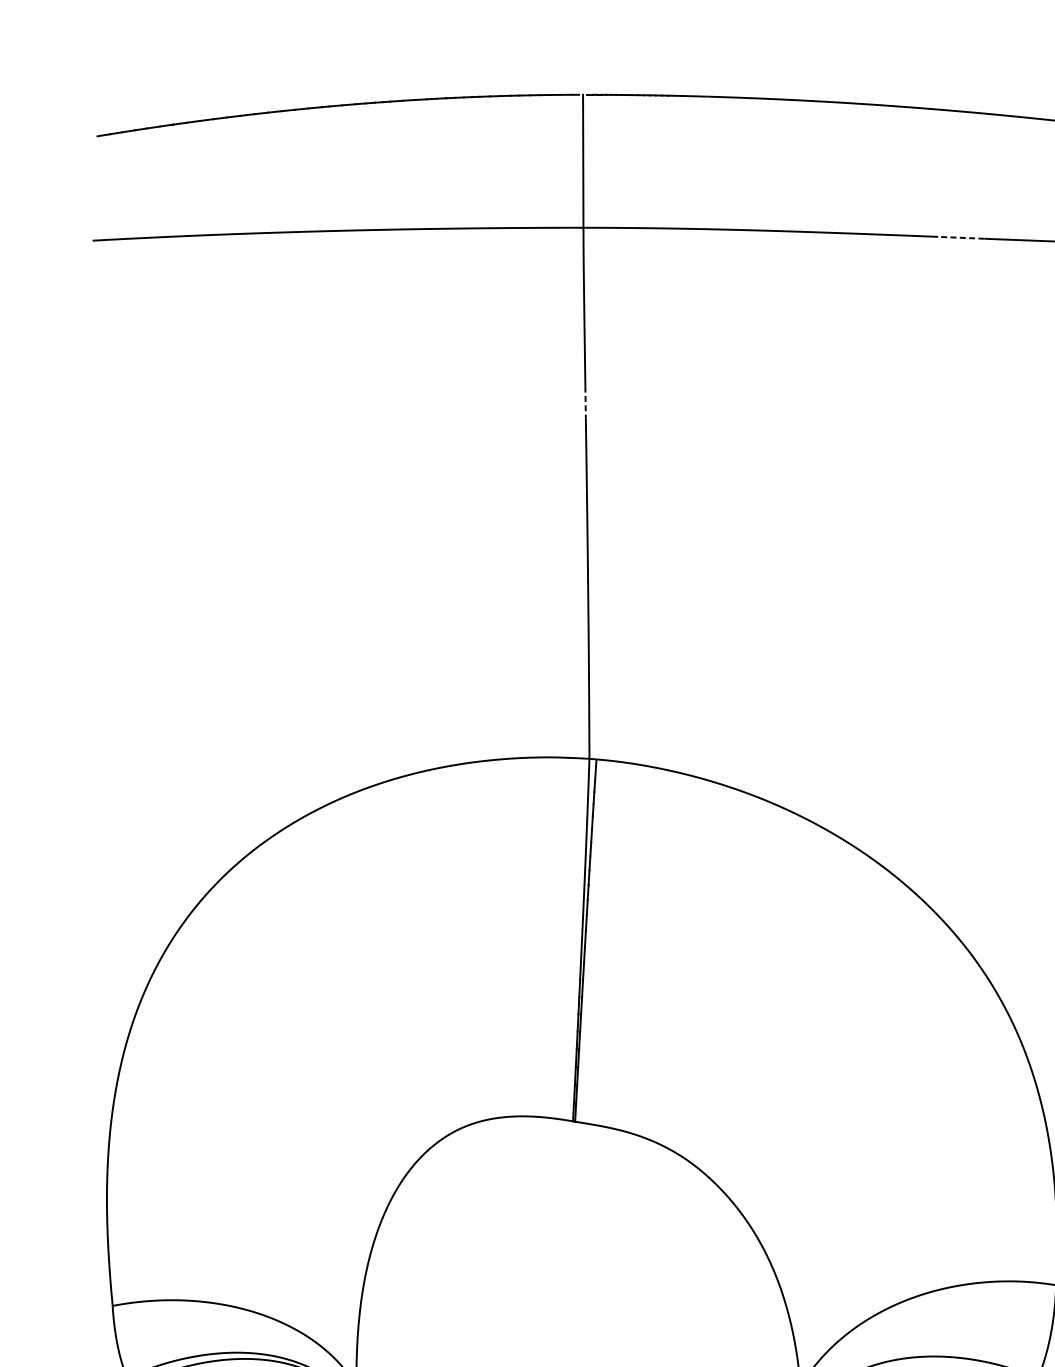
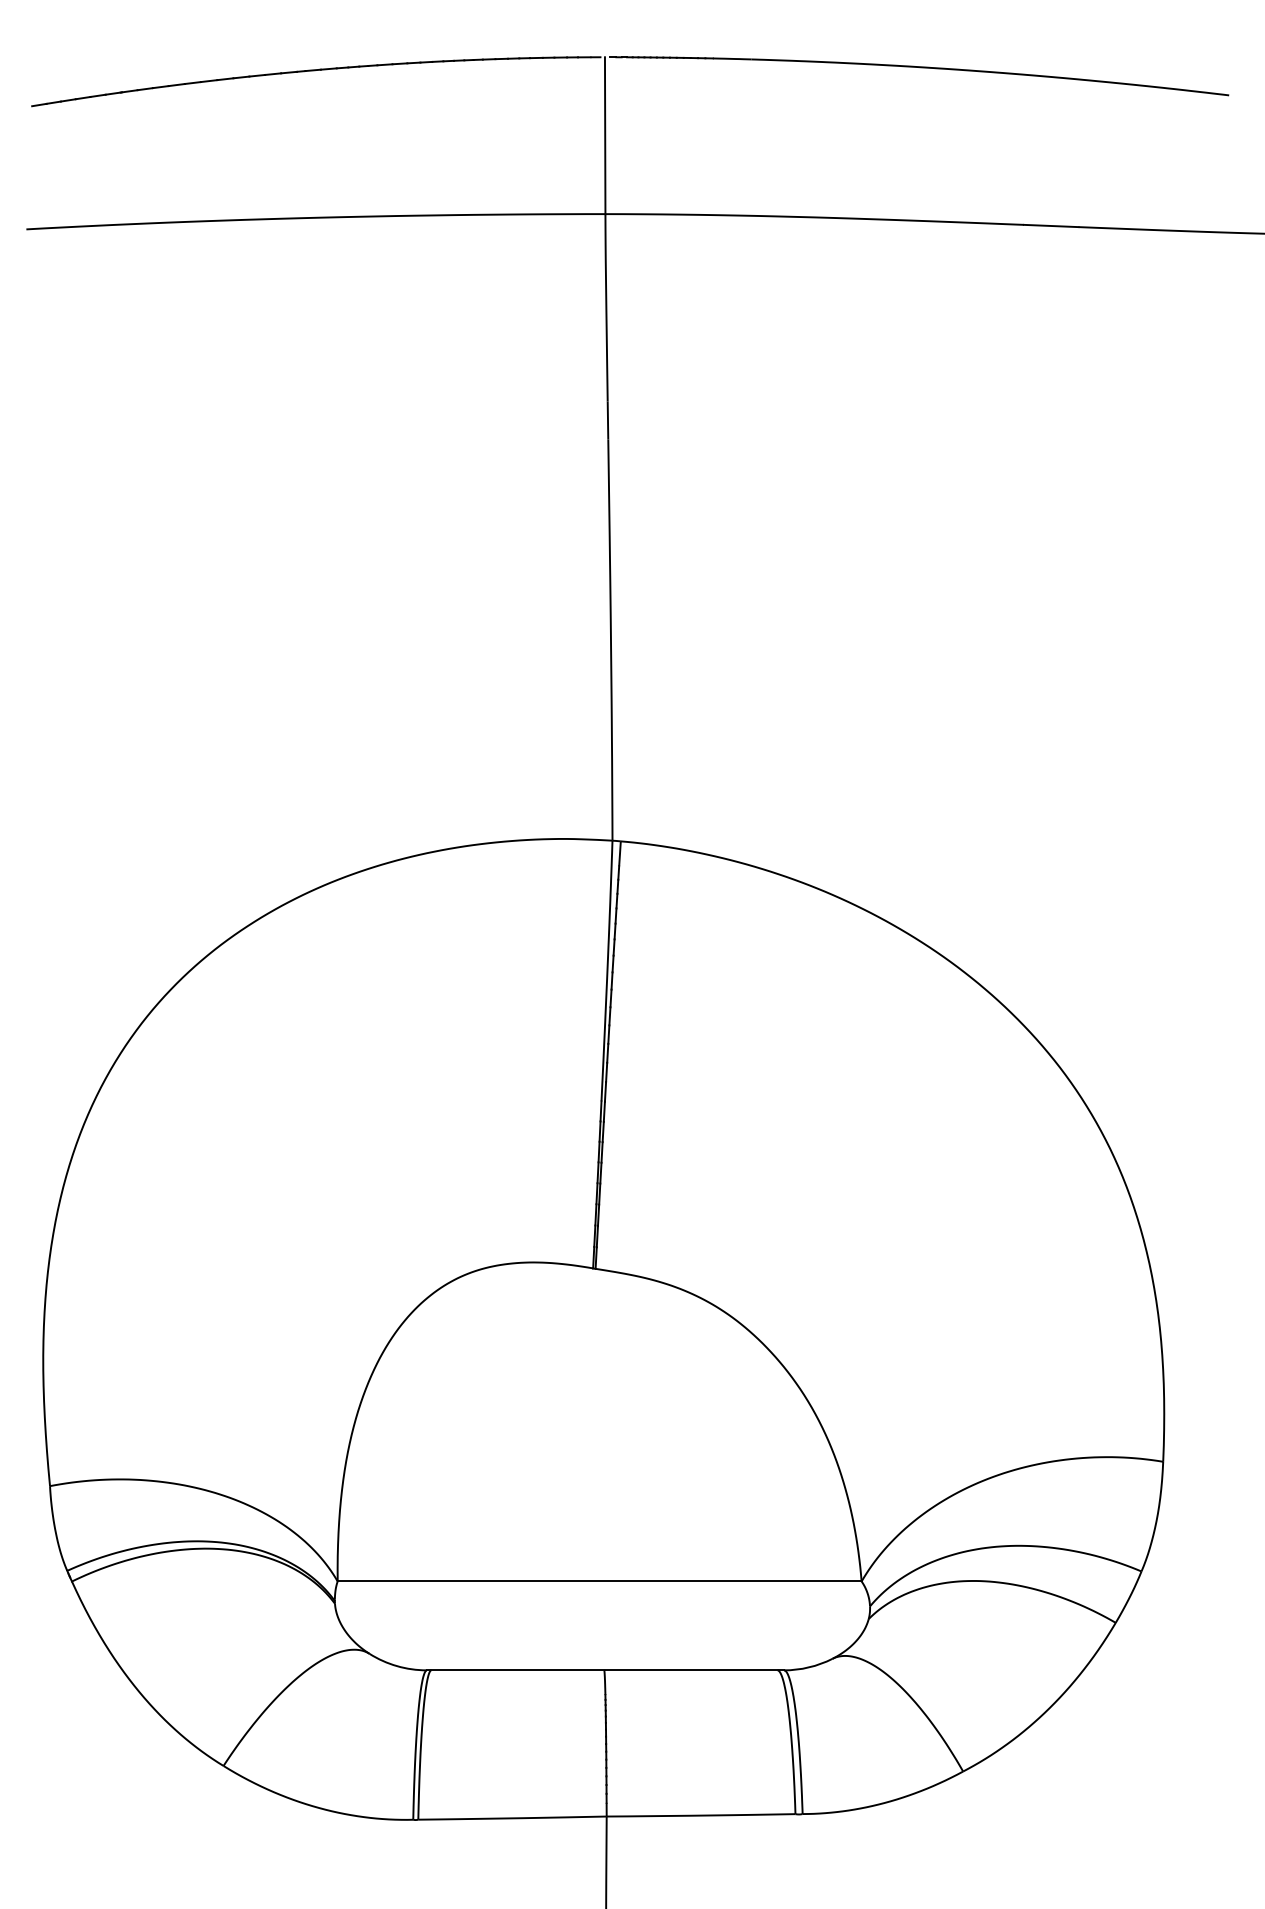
line: (960, 237) -> (1050, 225), dashed -> solid
line: (585, 402) -> (607, 420), dashed -> solid

